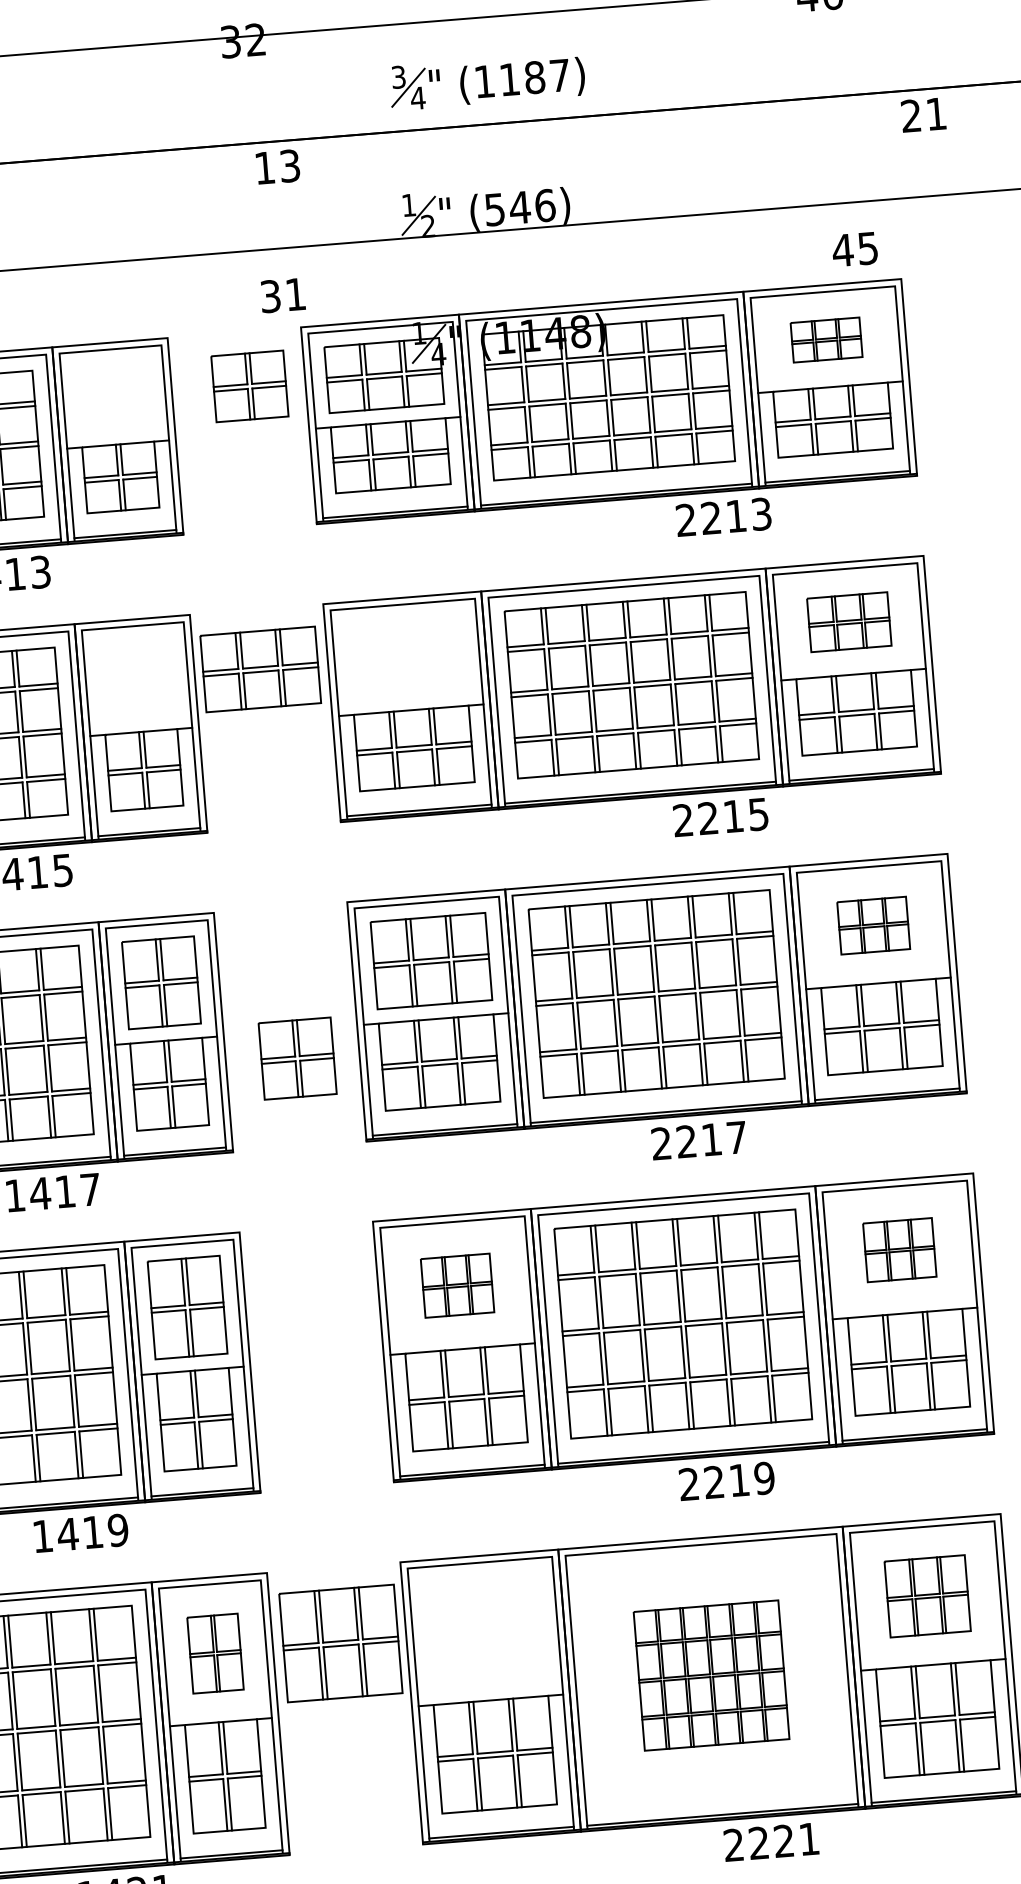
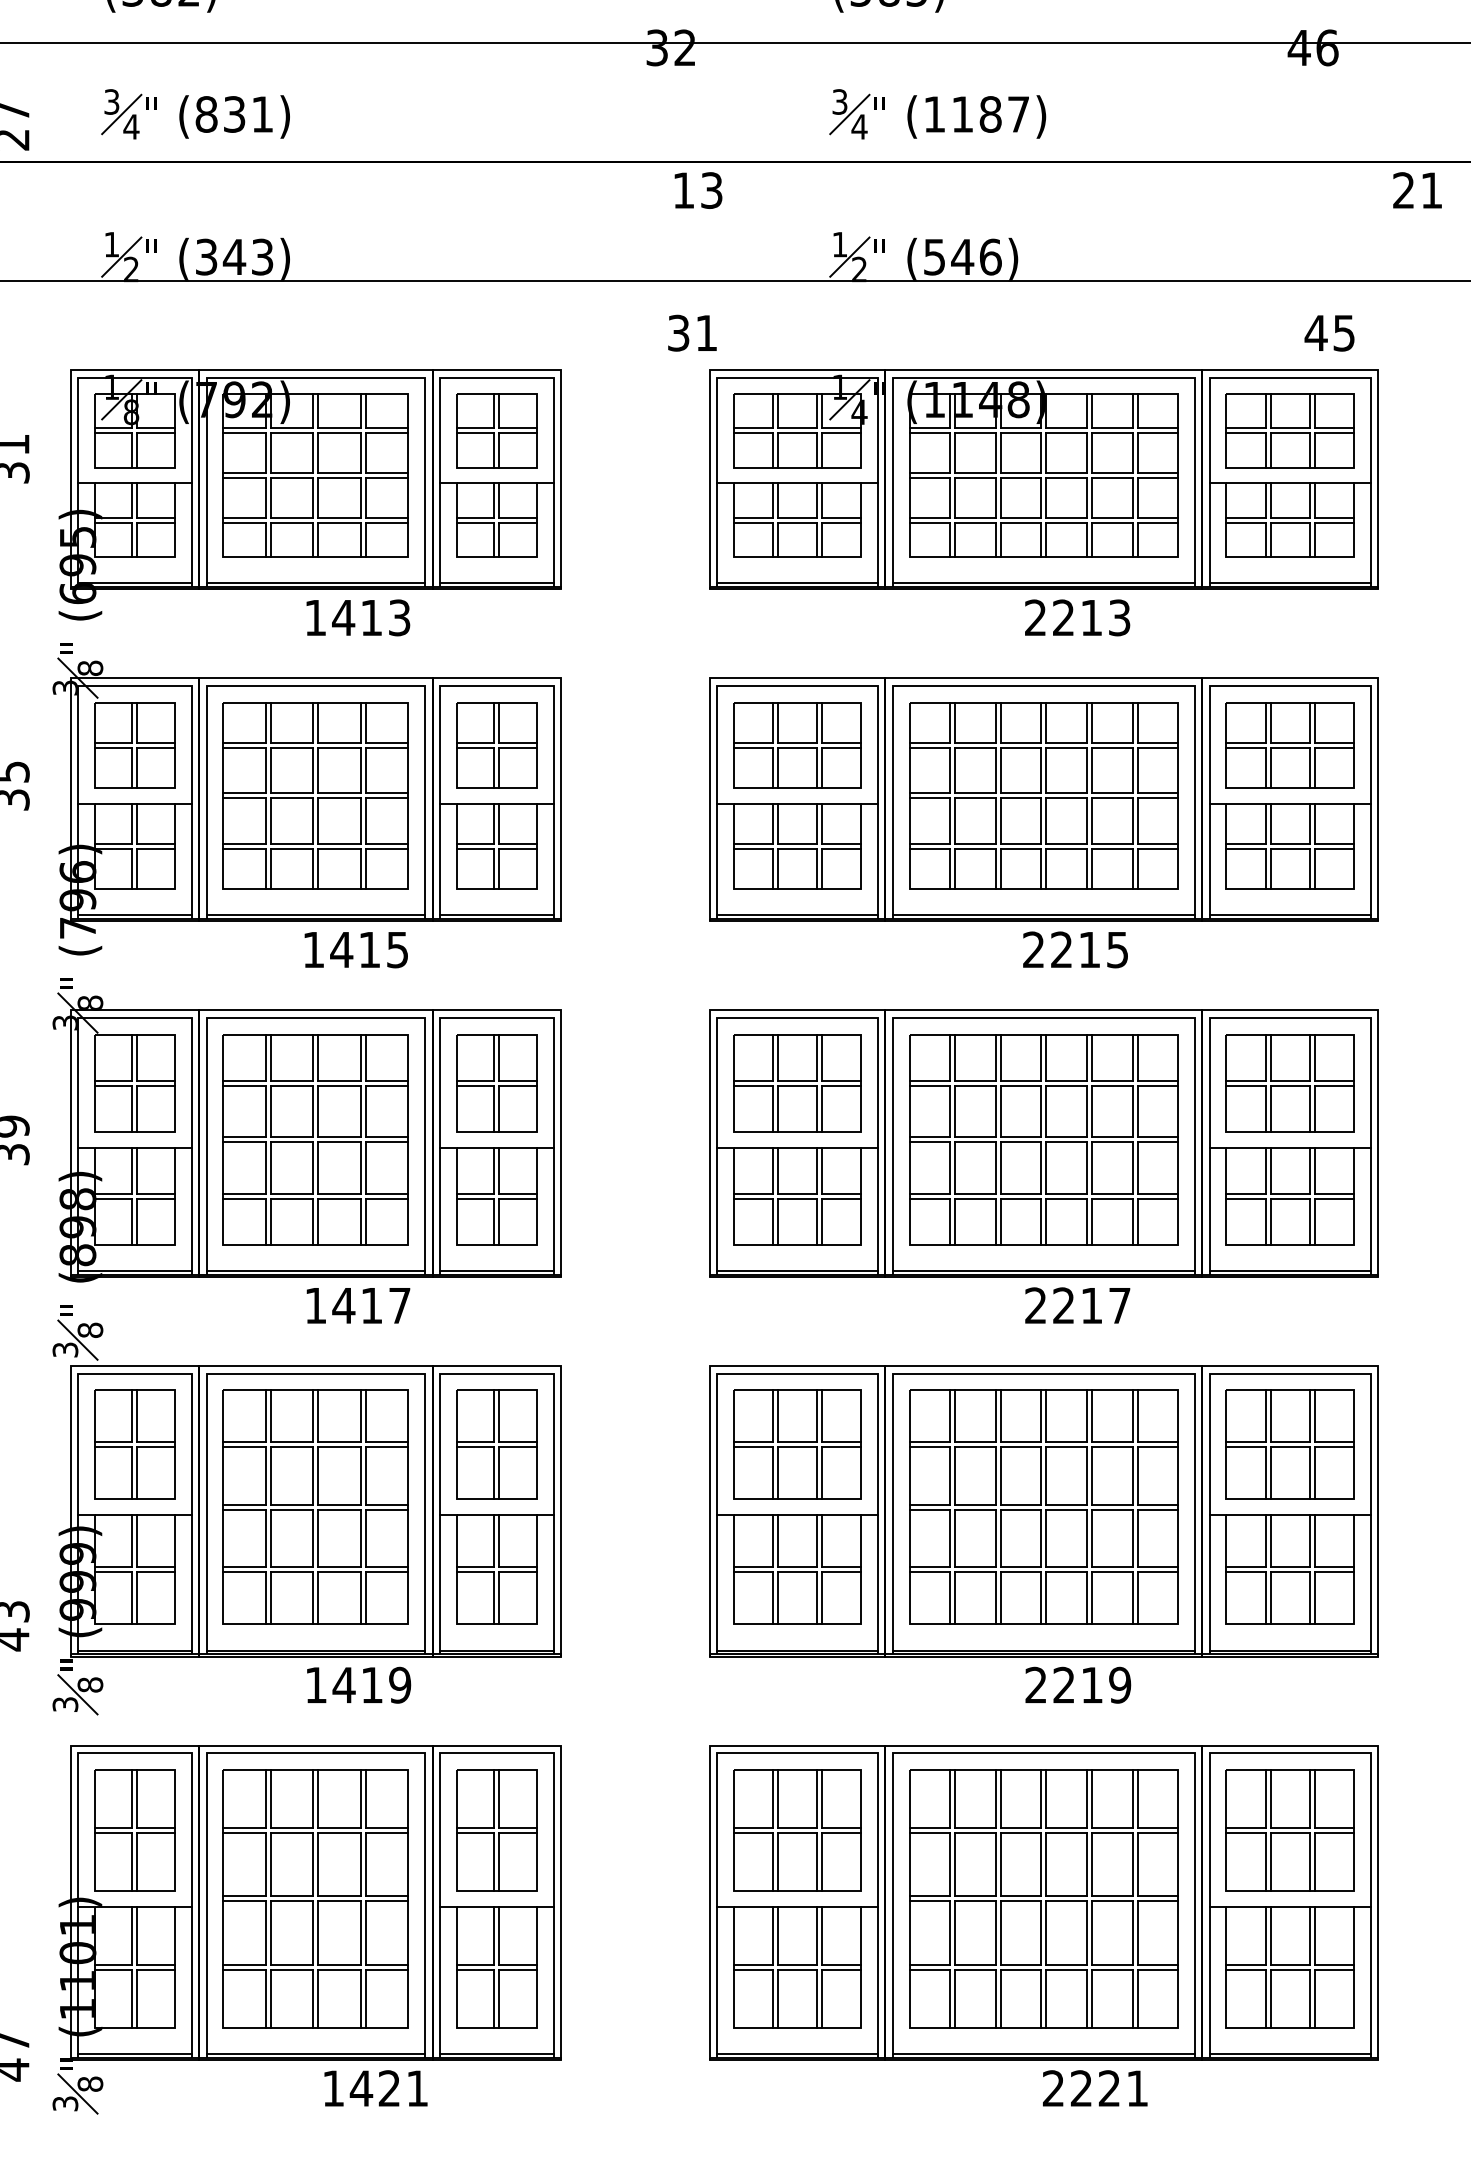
part: (825, 339) -> (1289, 430), size x1.67
part: (249, 386) -> (496, 430), moved
text: (723, 516) -> (1077, 617), moved
part: (848, 622) -> (1289, 745), size x1.43
part: (260, 669) -> (797, 745), moved
text: (720, 817) -> (1075, 949), moved
part: (873, 925) -> (1289, 1083), size x1.67
part: (297, 1058) -> (496, 745), moved
part: (899, 1249) -> (1289, 1444), size x1.67
part: (457, 1285) -> (797, 1444), size x1.67
part: (927, 1596) -> (1289, 1830), size x1.43
part: (340, 1643) -> (797, 1830), moved
part: (215, 1653) -> (496, 1830), size x1.43
part: (711, 1675) -> (1043, 1898), size x1.67

